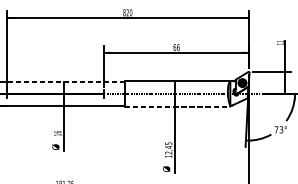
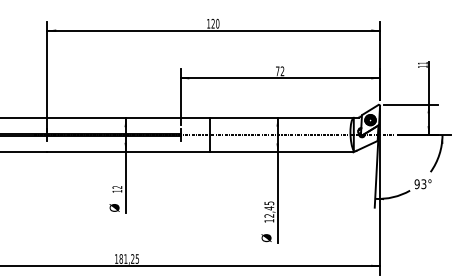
text: (124, 12) -> (208, 23), 820 -> 120
text: (176, 47) -> (279, 71), 66 -> 72
line: (66, 81) -> (128, 118), dashed -> solid
line: (177, 106) -> (281, 152), dashed -> solid
text: (276, 130) -> (416, 184), 73° -> 93°
text: (57, 131) -> (117, 186), 16 -> 12

